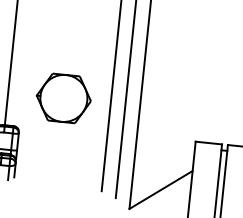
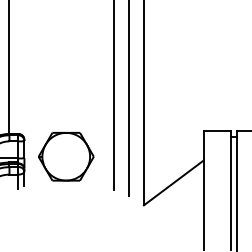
part: (64, 98) -> (66, 156), moved

